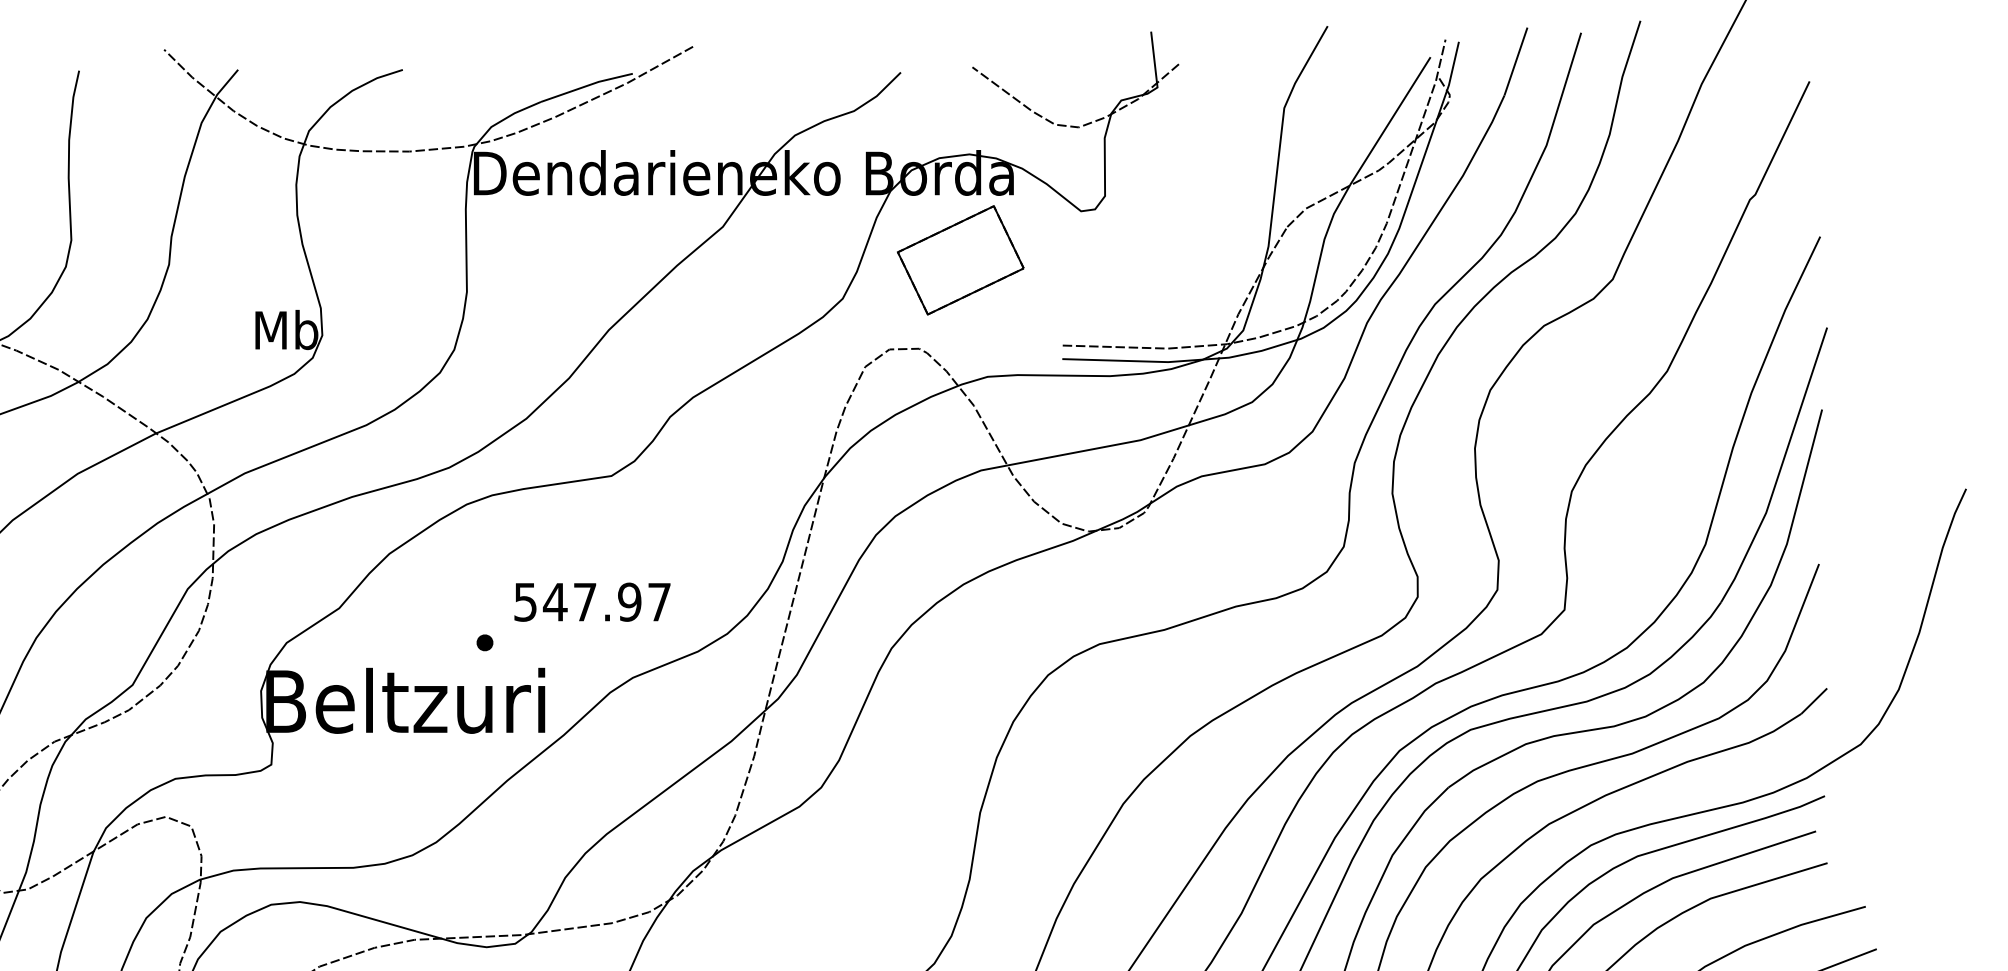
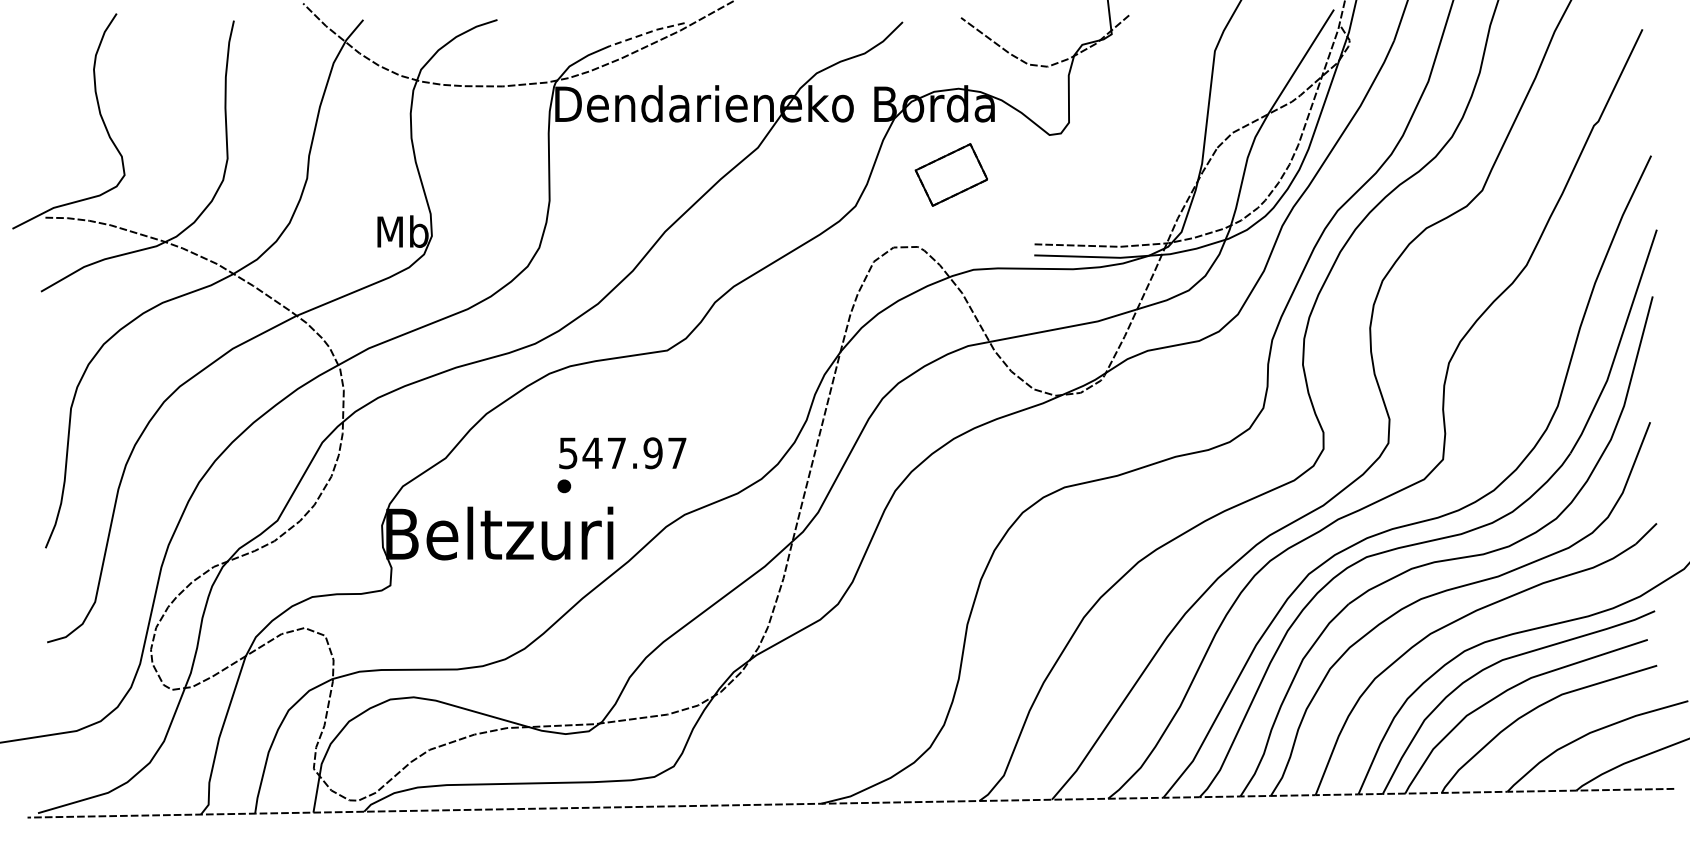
line: (587, 85) -> (647, 32), solid -> dashed
part: (960, 259) -> (951, 174), size x0.7
text: (592, 602) -> (622, 453), moved

